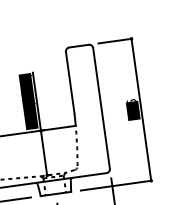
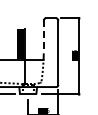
line: (69, 83) -> (43, 37), solid -> dashed

